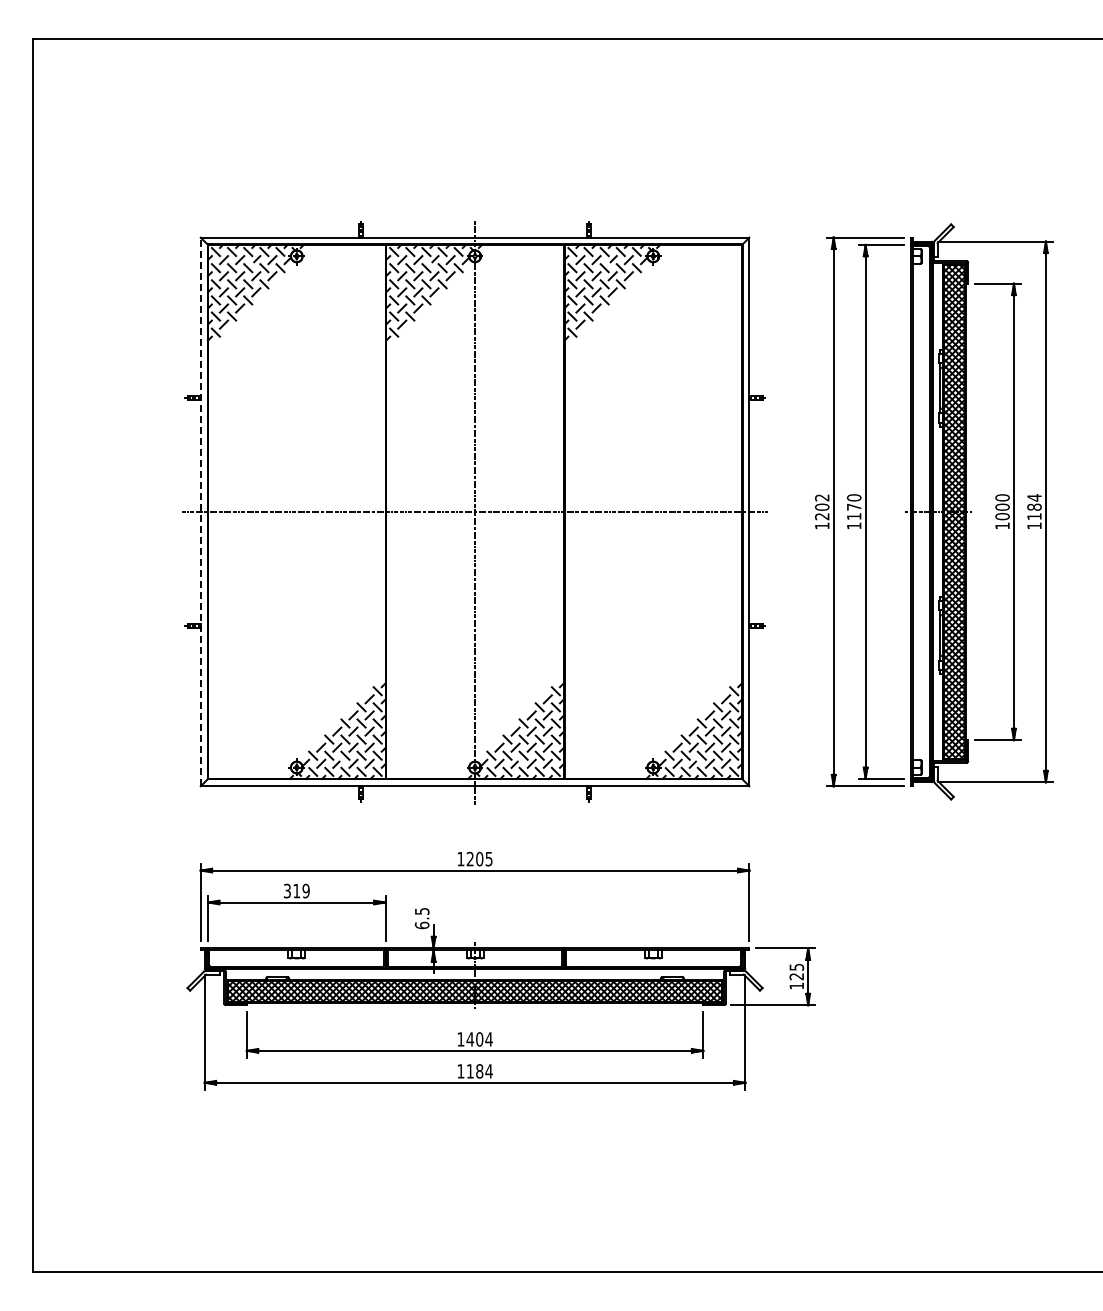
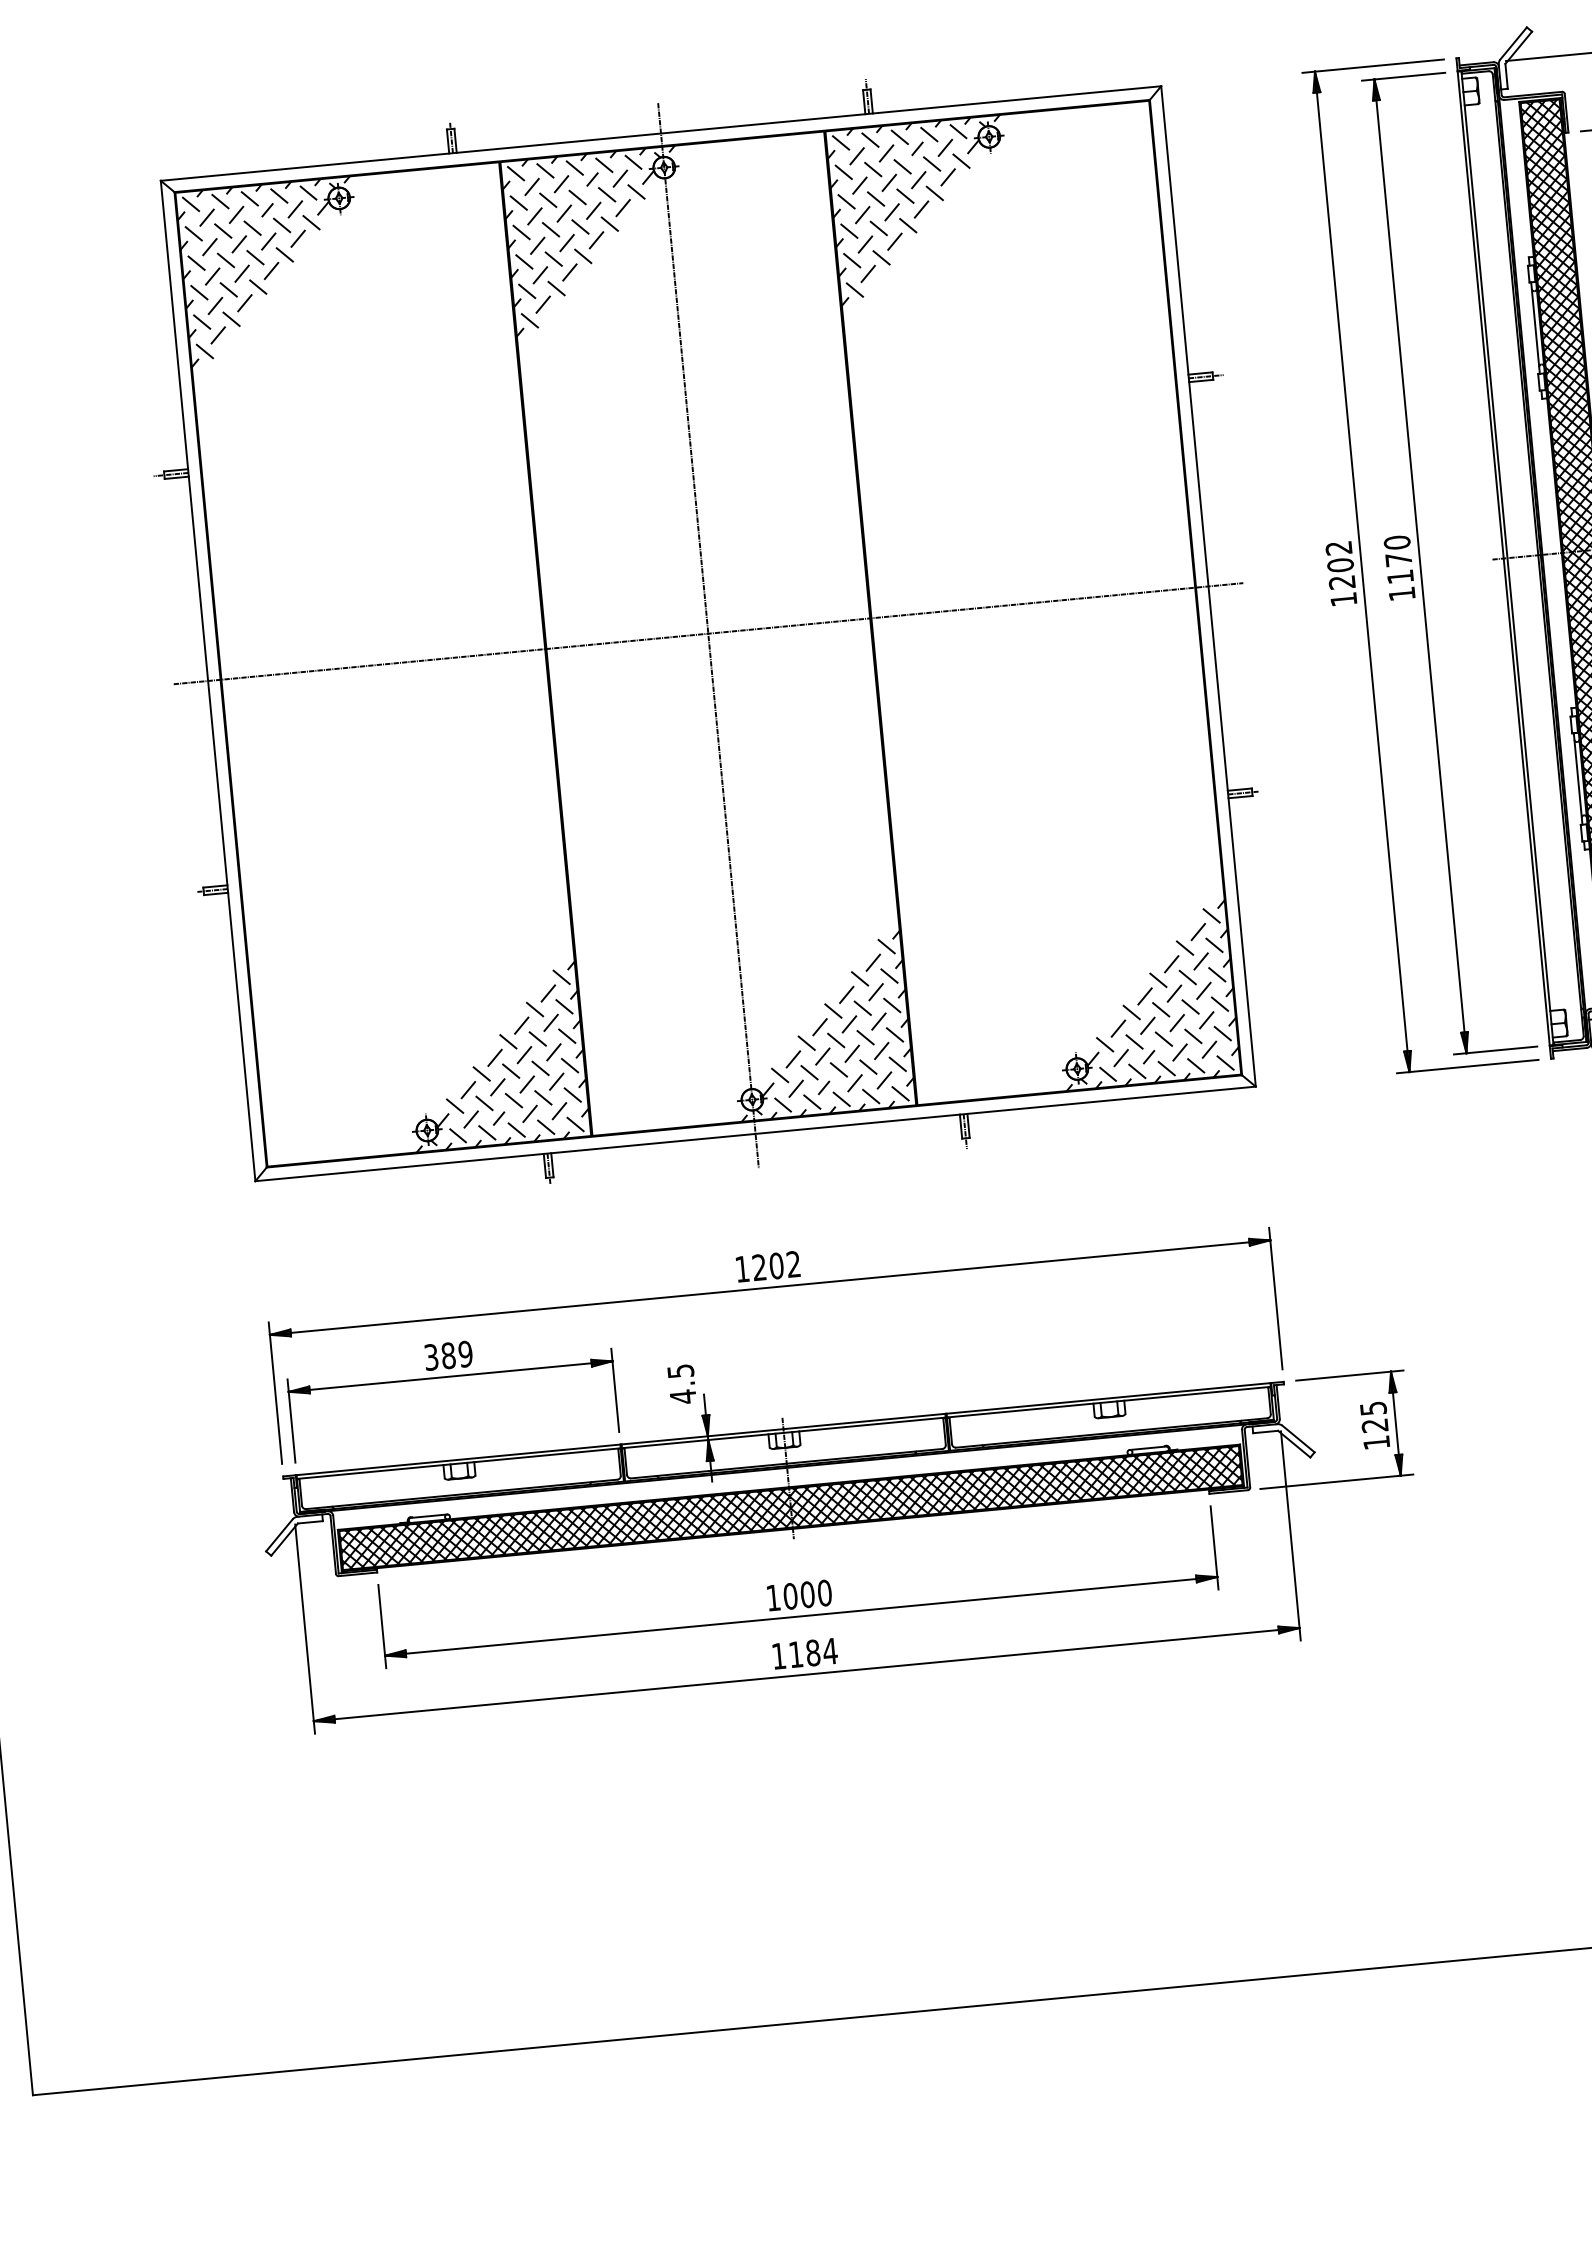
line: (200, 511) -> (207, 680), dashed -> solid
text: (488, 858) -> (792, 1263), 1205 -> 1202
text: (296, 890) -> (447, 1354), 319 -> 389
text: (421, 925) -> (681, 1397), 6.5 -> 4.5
text: (479, 1039) -> (807, 1594), 1404 -> 1000

